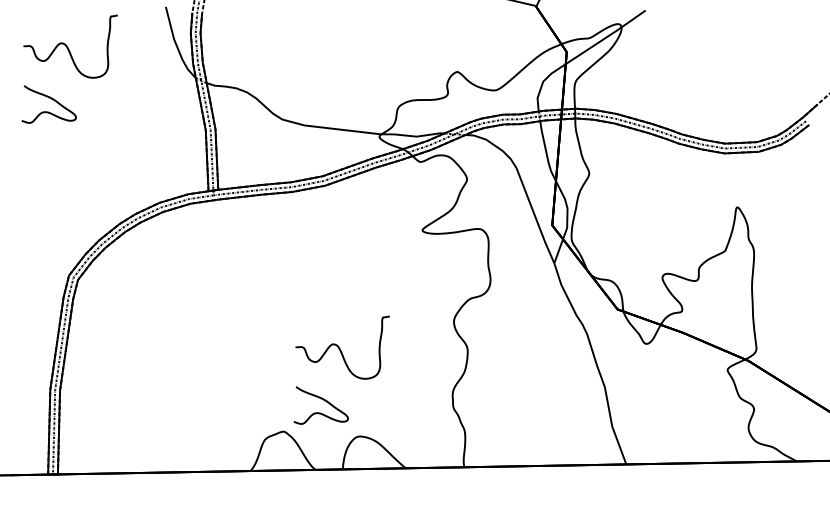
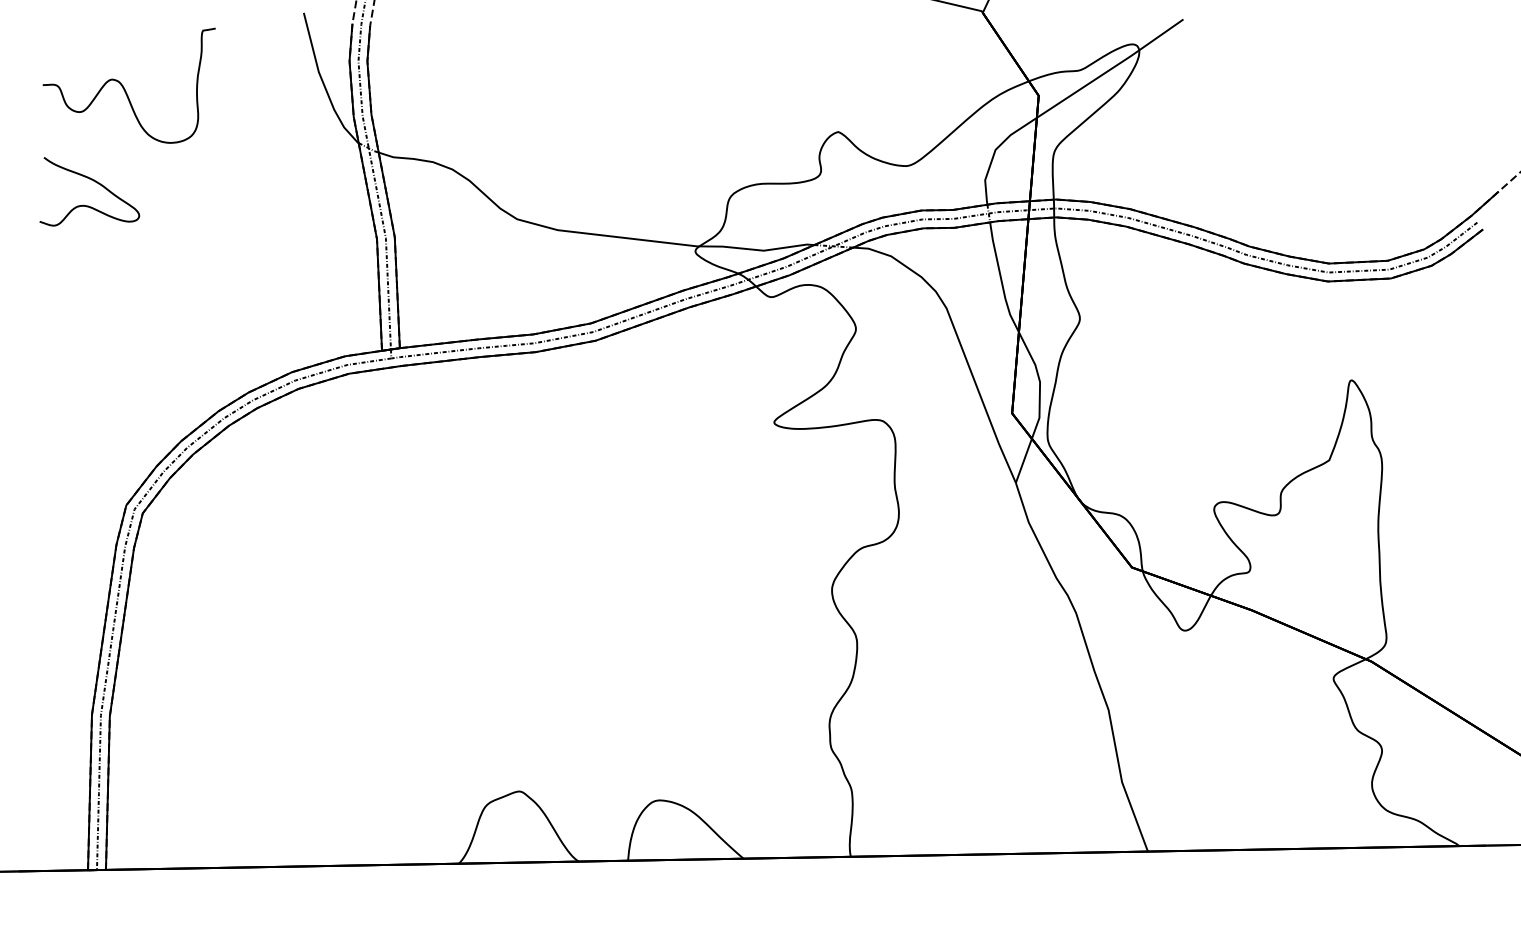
part: (341, 369) -> (625, 677), removed

